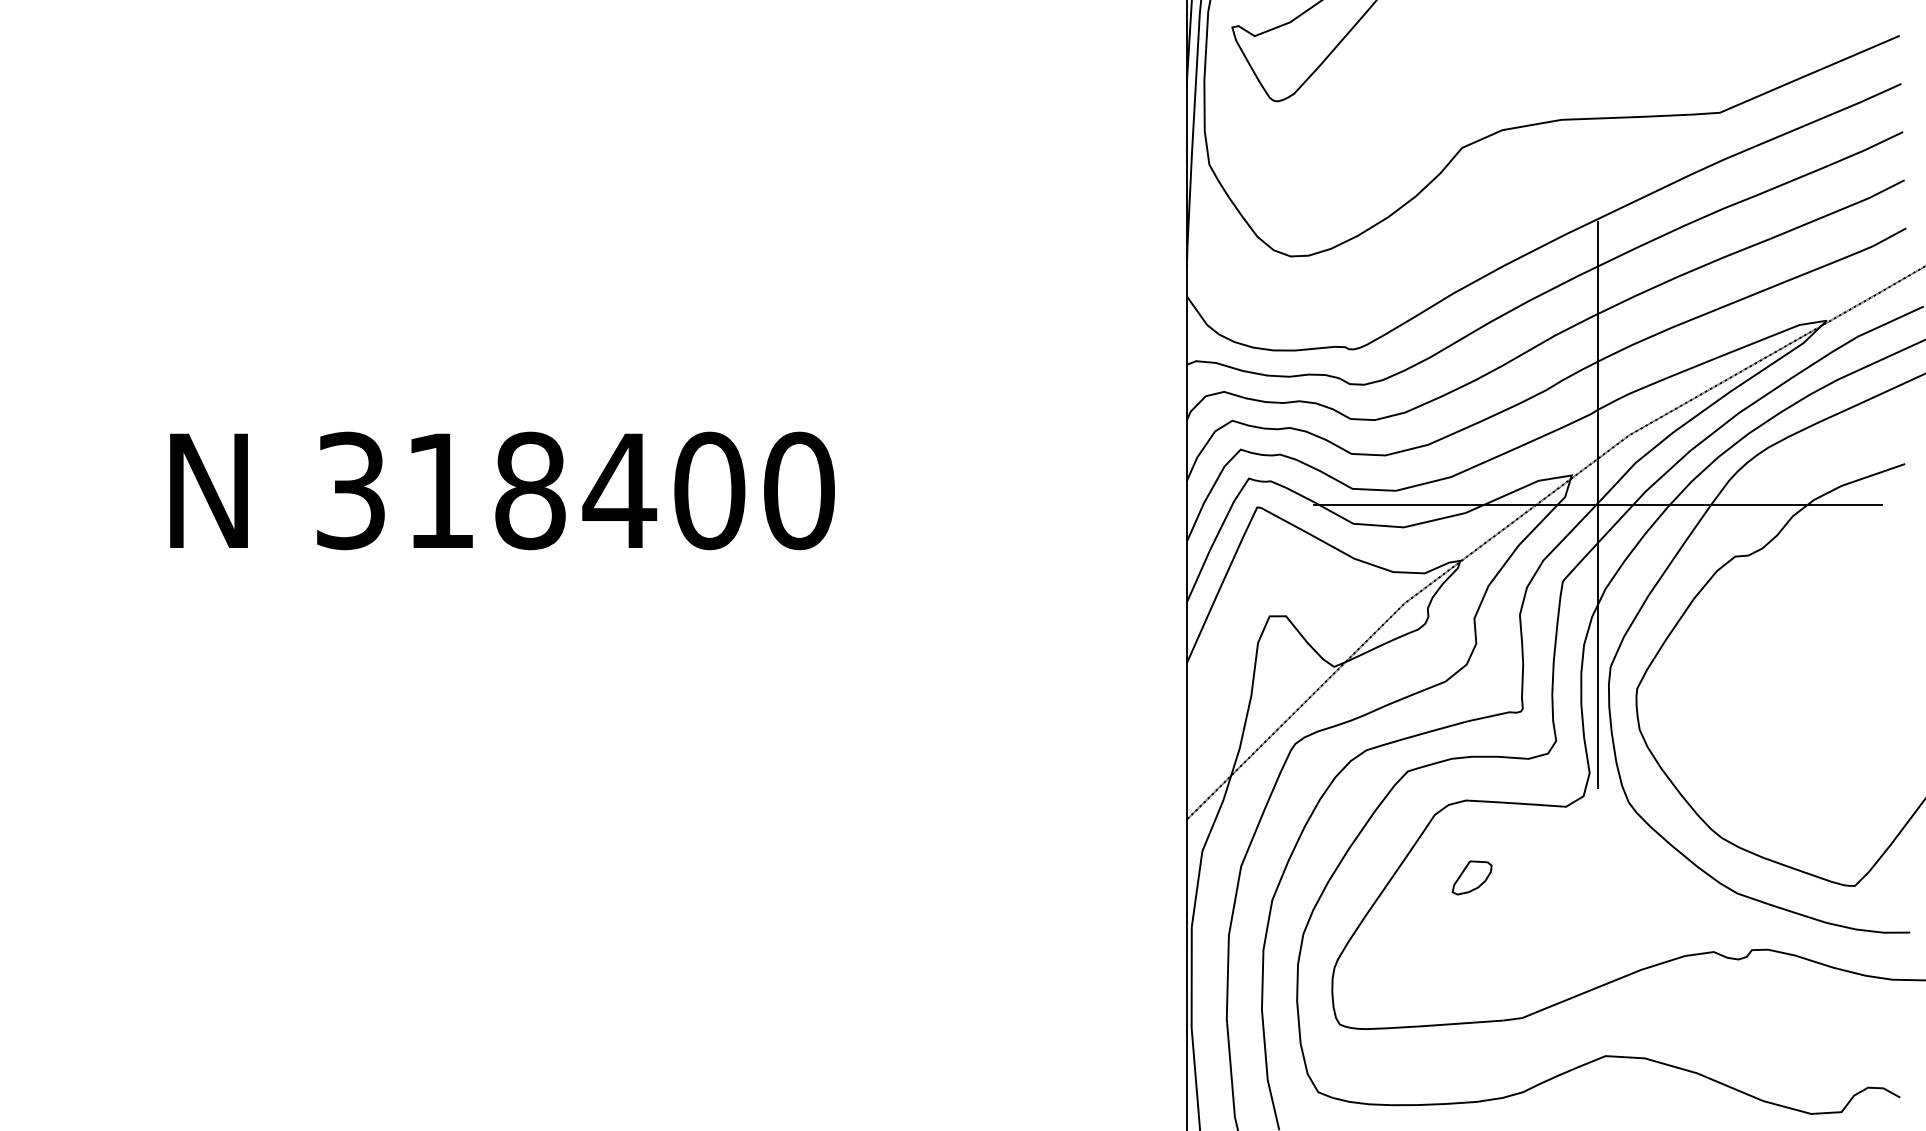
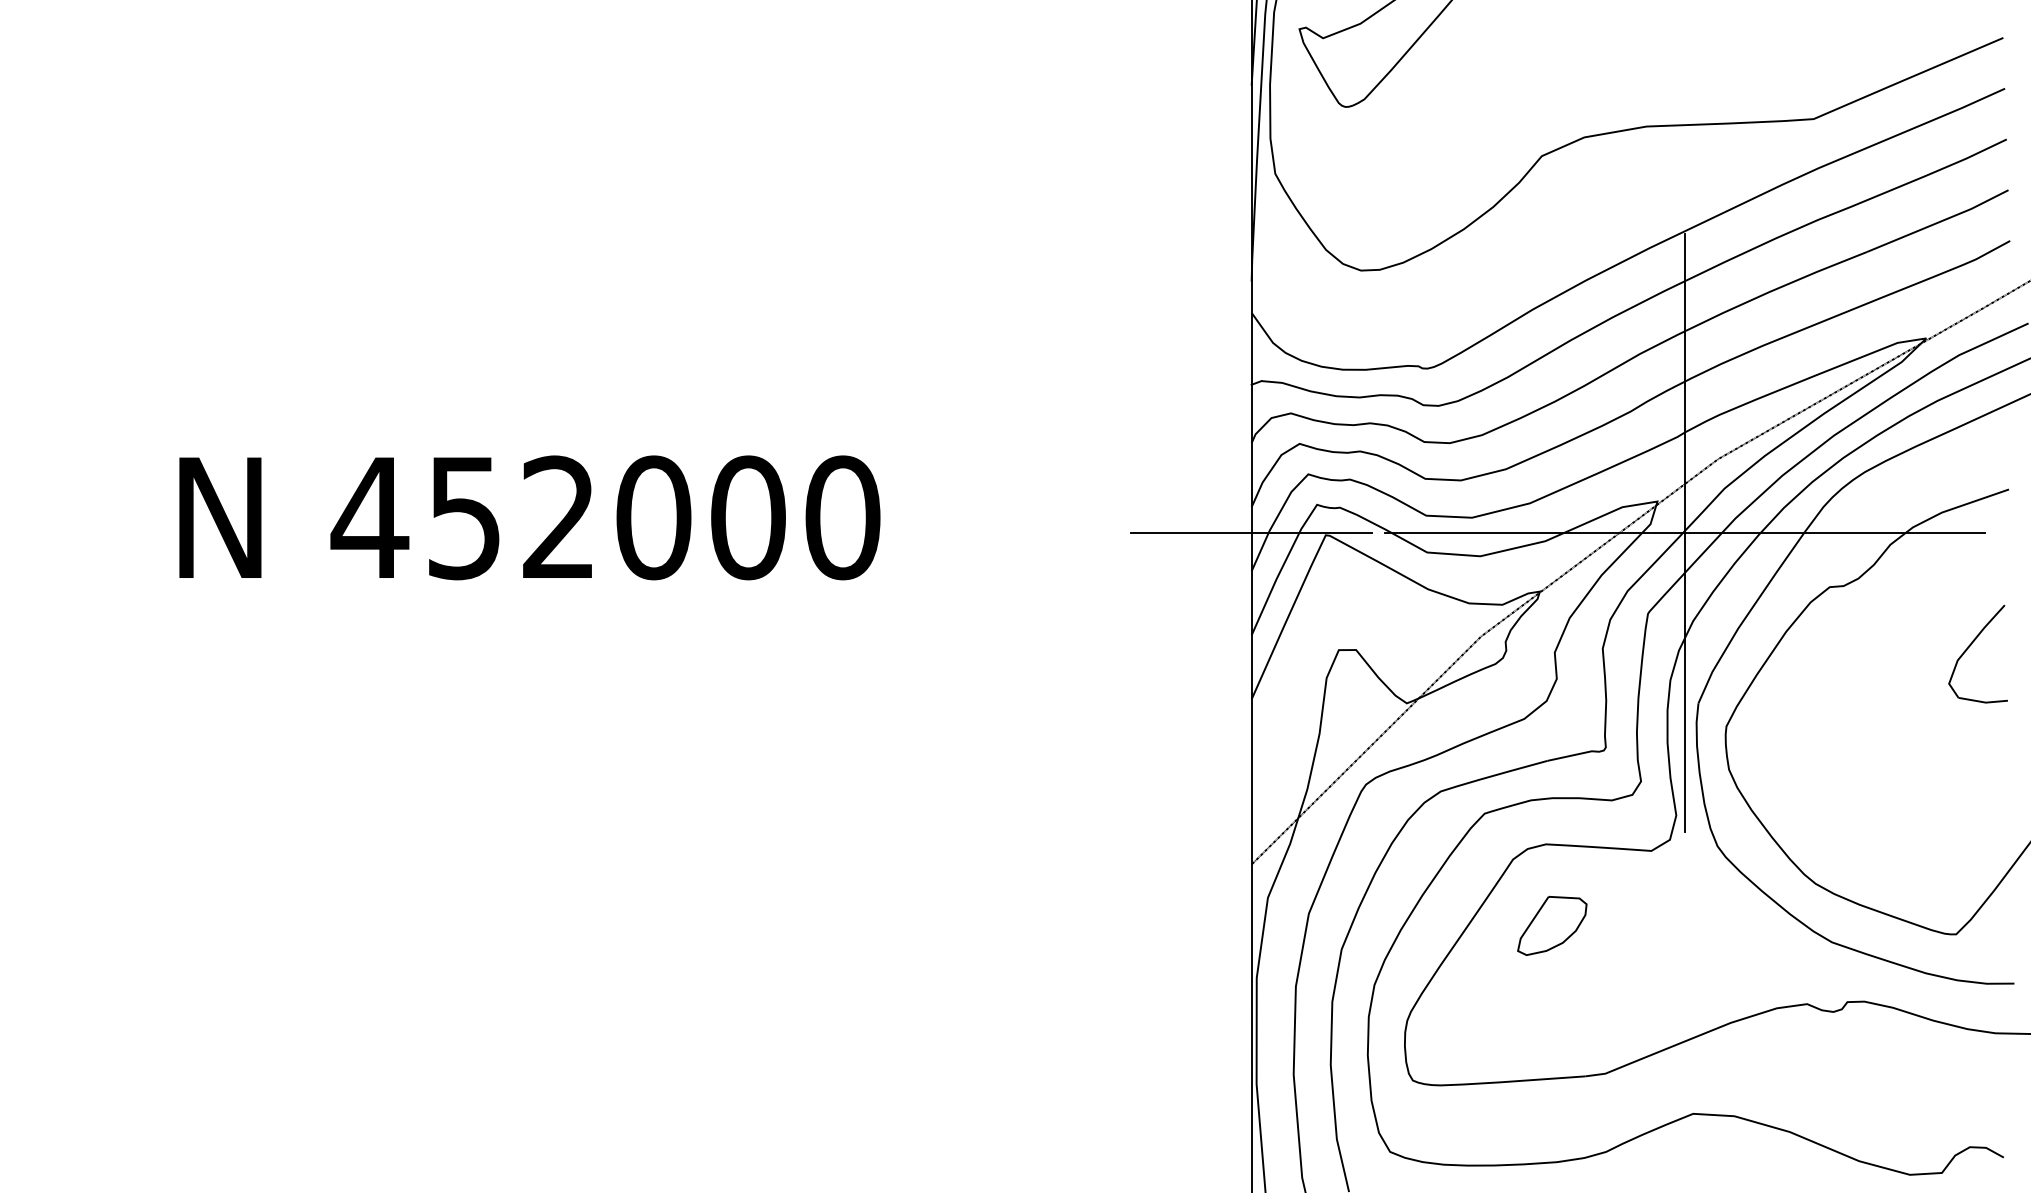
text: (485, 490) -> (511, 517), 318400 -> 452000
line: (1186, 504) -> (1251, 532), added
part: (1868, 612) -> (1970, 646), added
part: (1472, 877) -> (1552, 925), size x1.67

